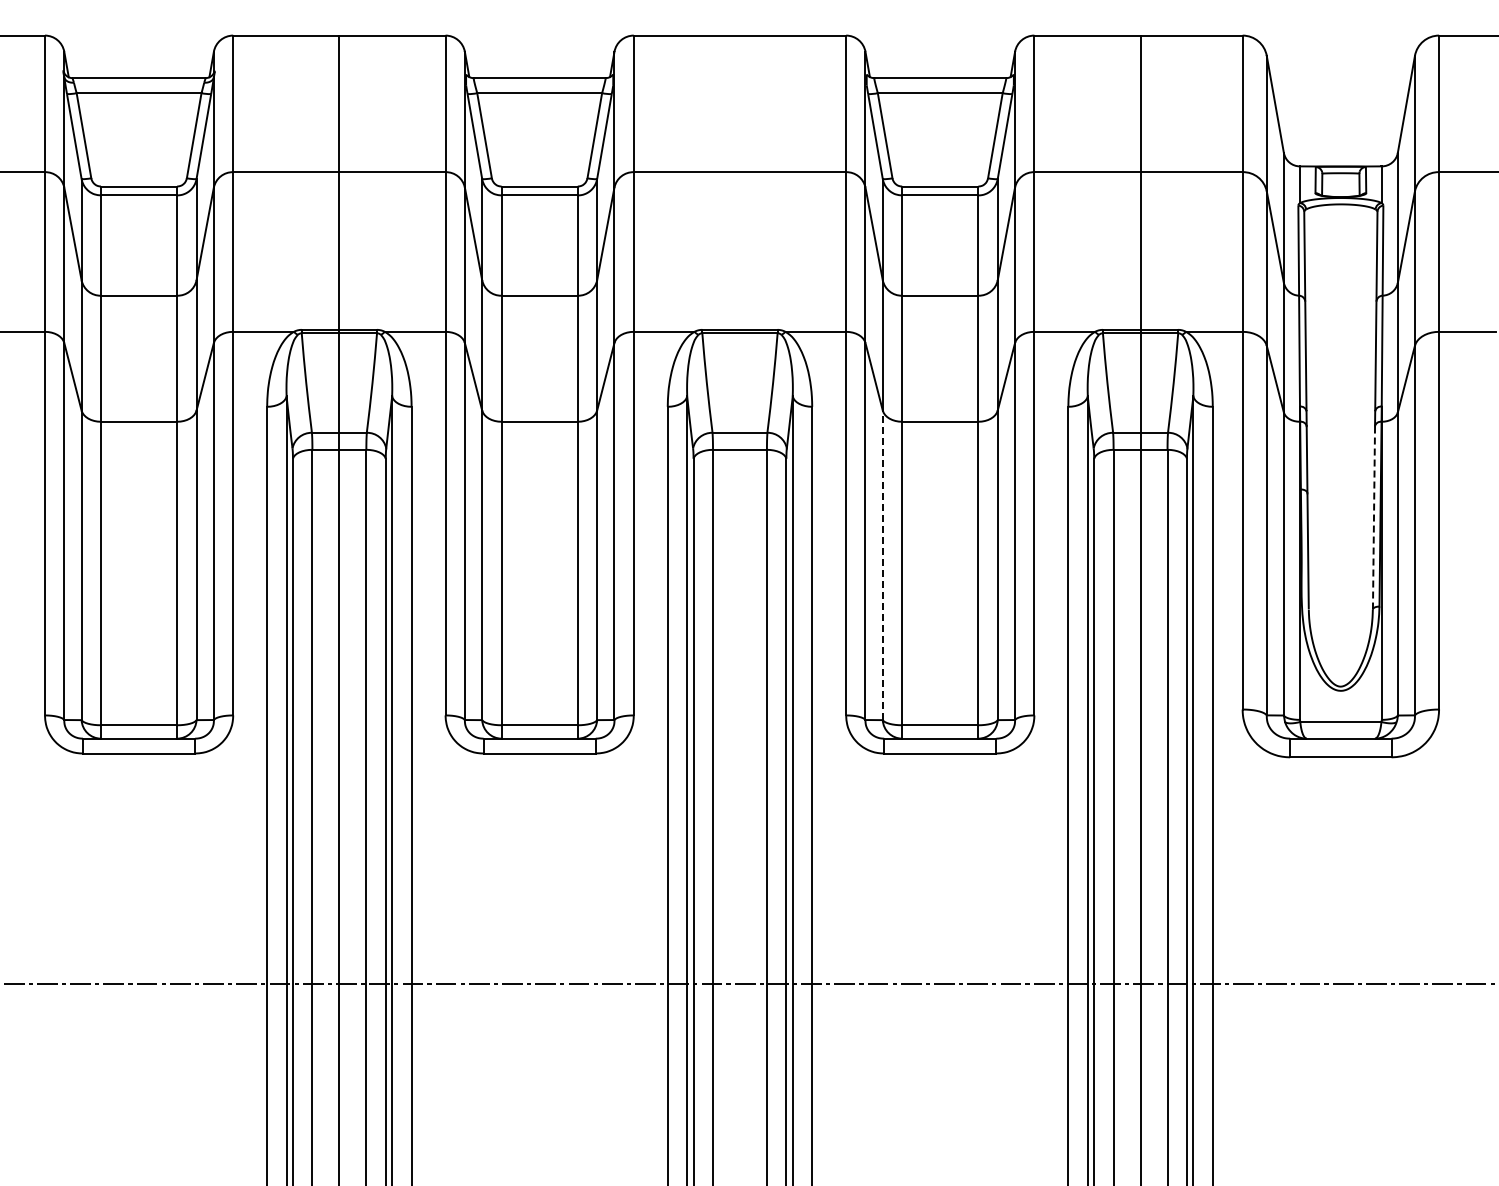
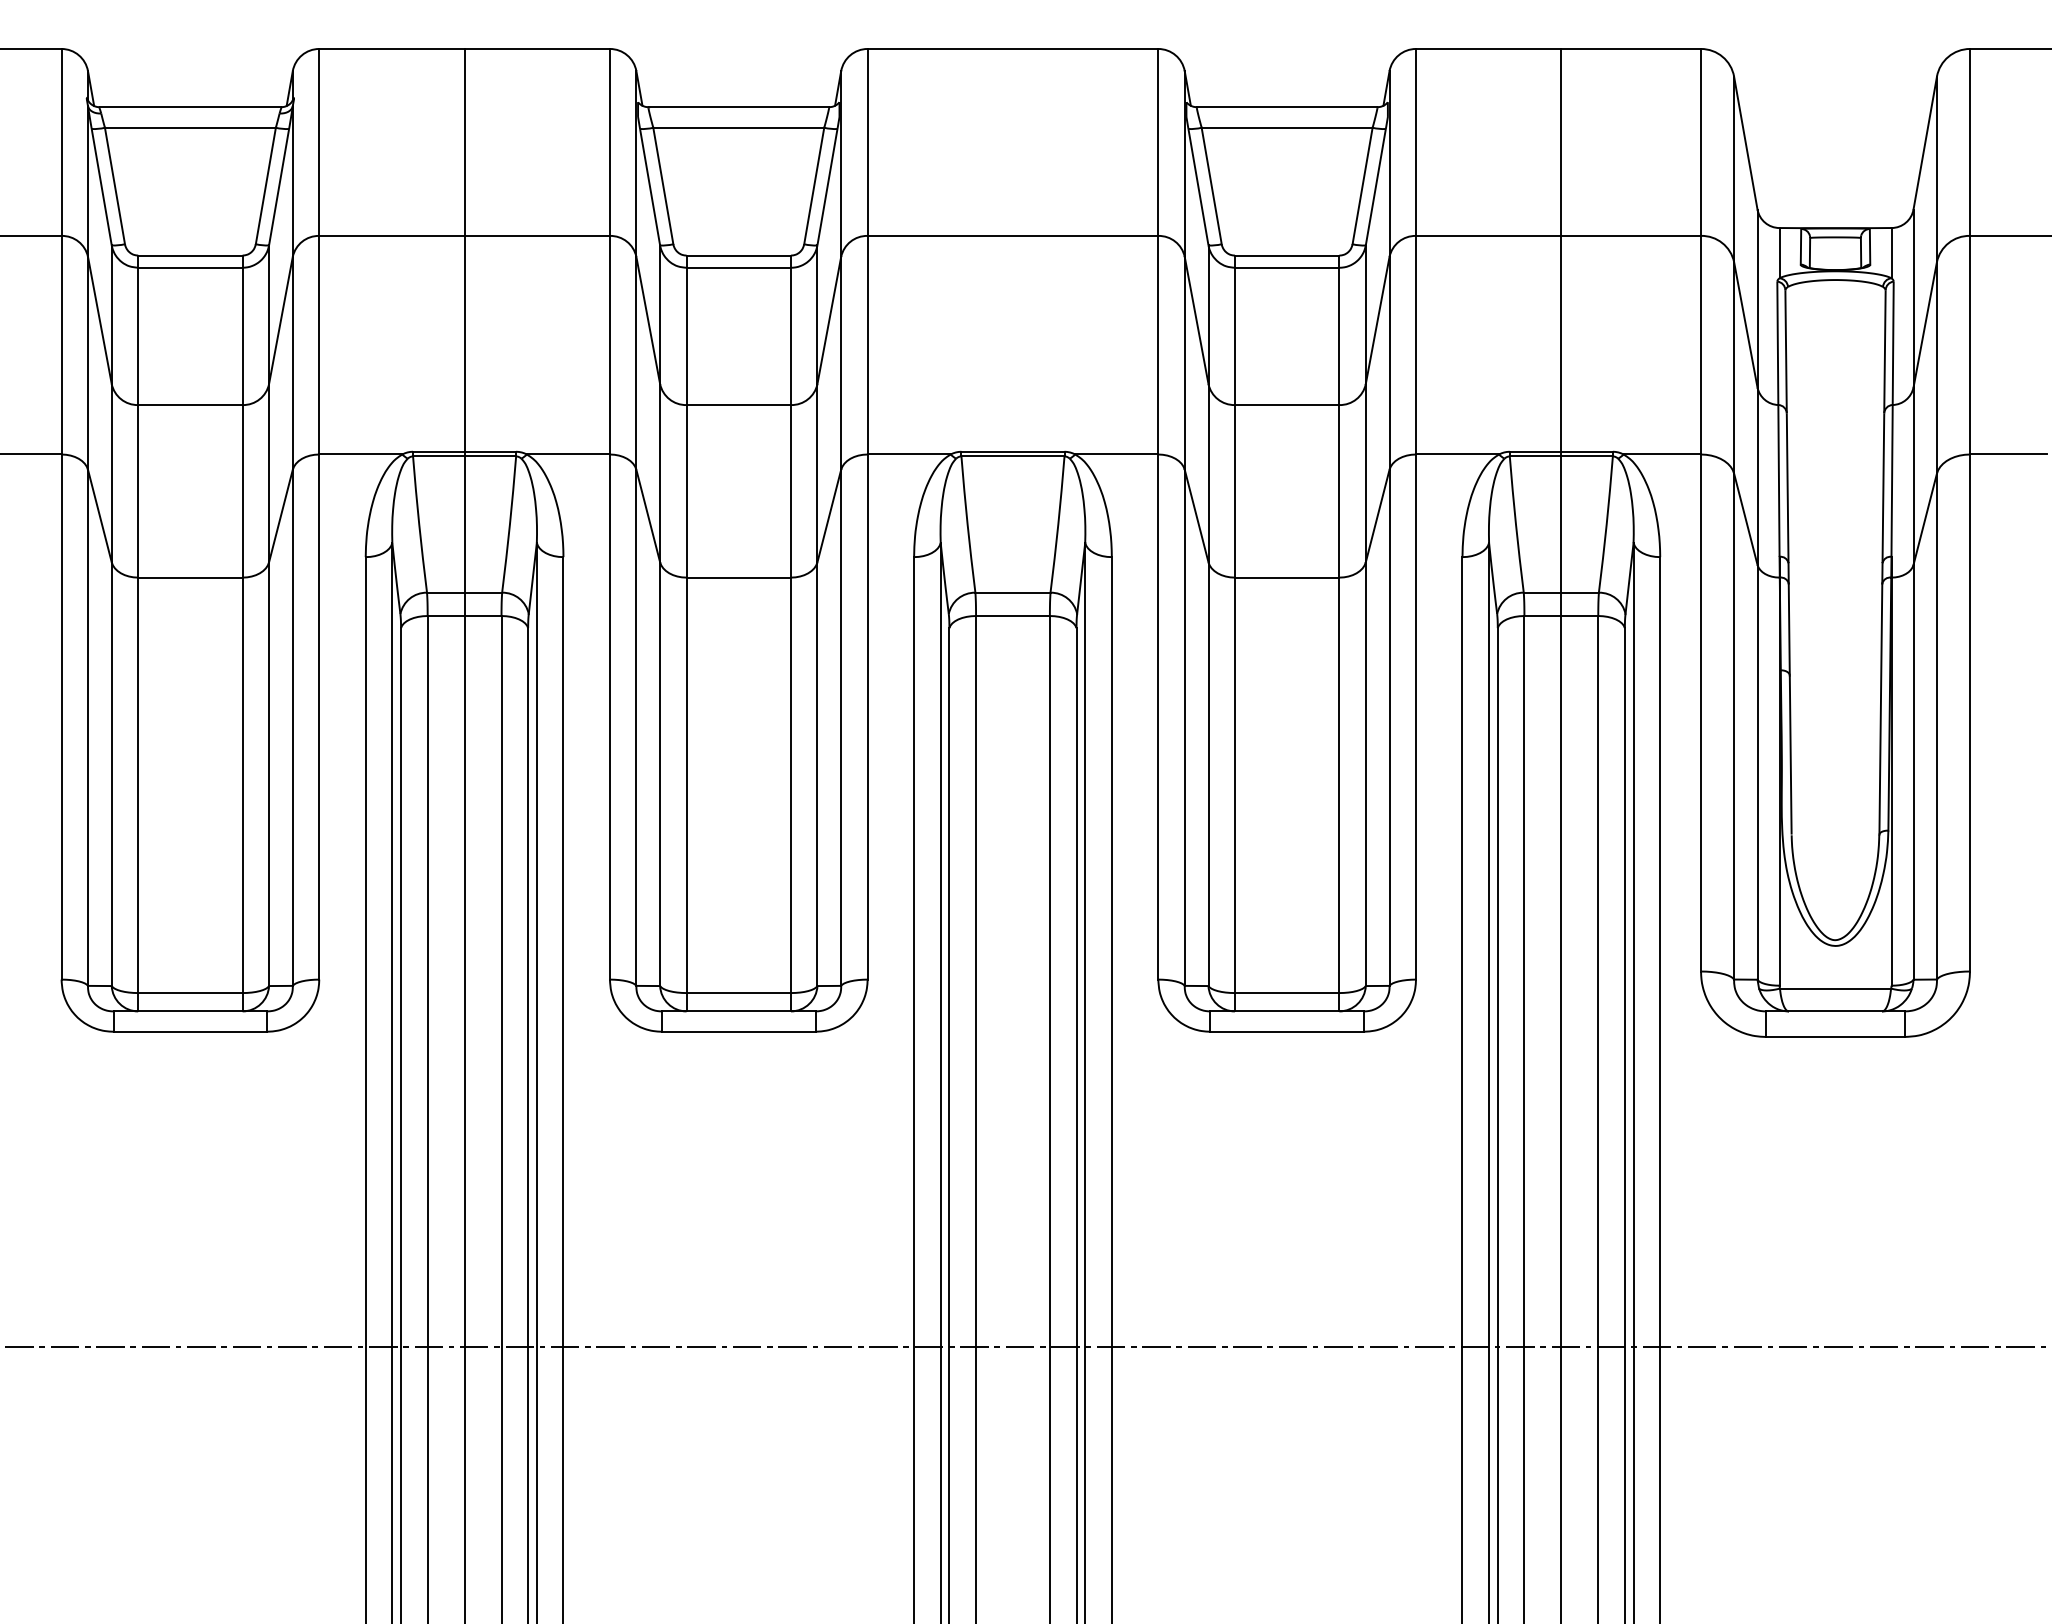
line: (1373, 517) -> (1880, 708), dashed -> solid
line: (882, 565) -> (1208, 774), dashed -> solid

